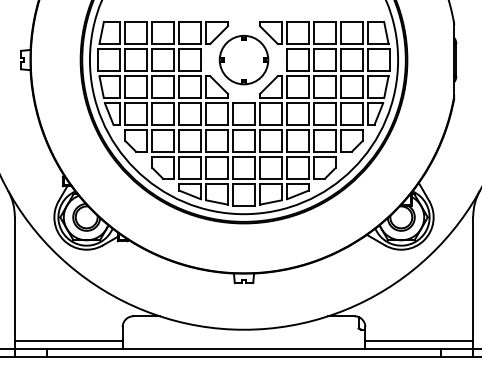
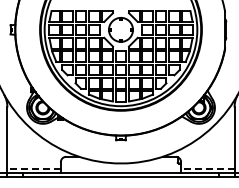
line: (69, 339) -> (34, 168), solid -> dashed
line: (418, 339) -> (207, 168), solid -> dashed

